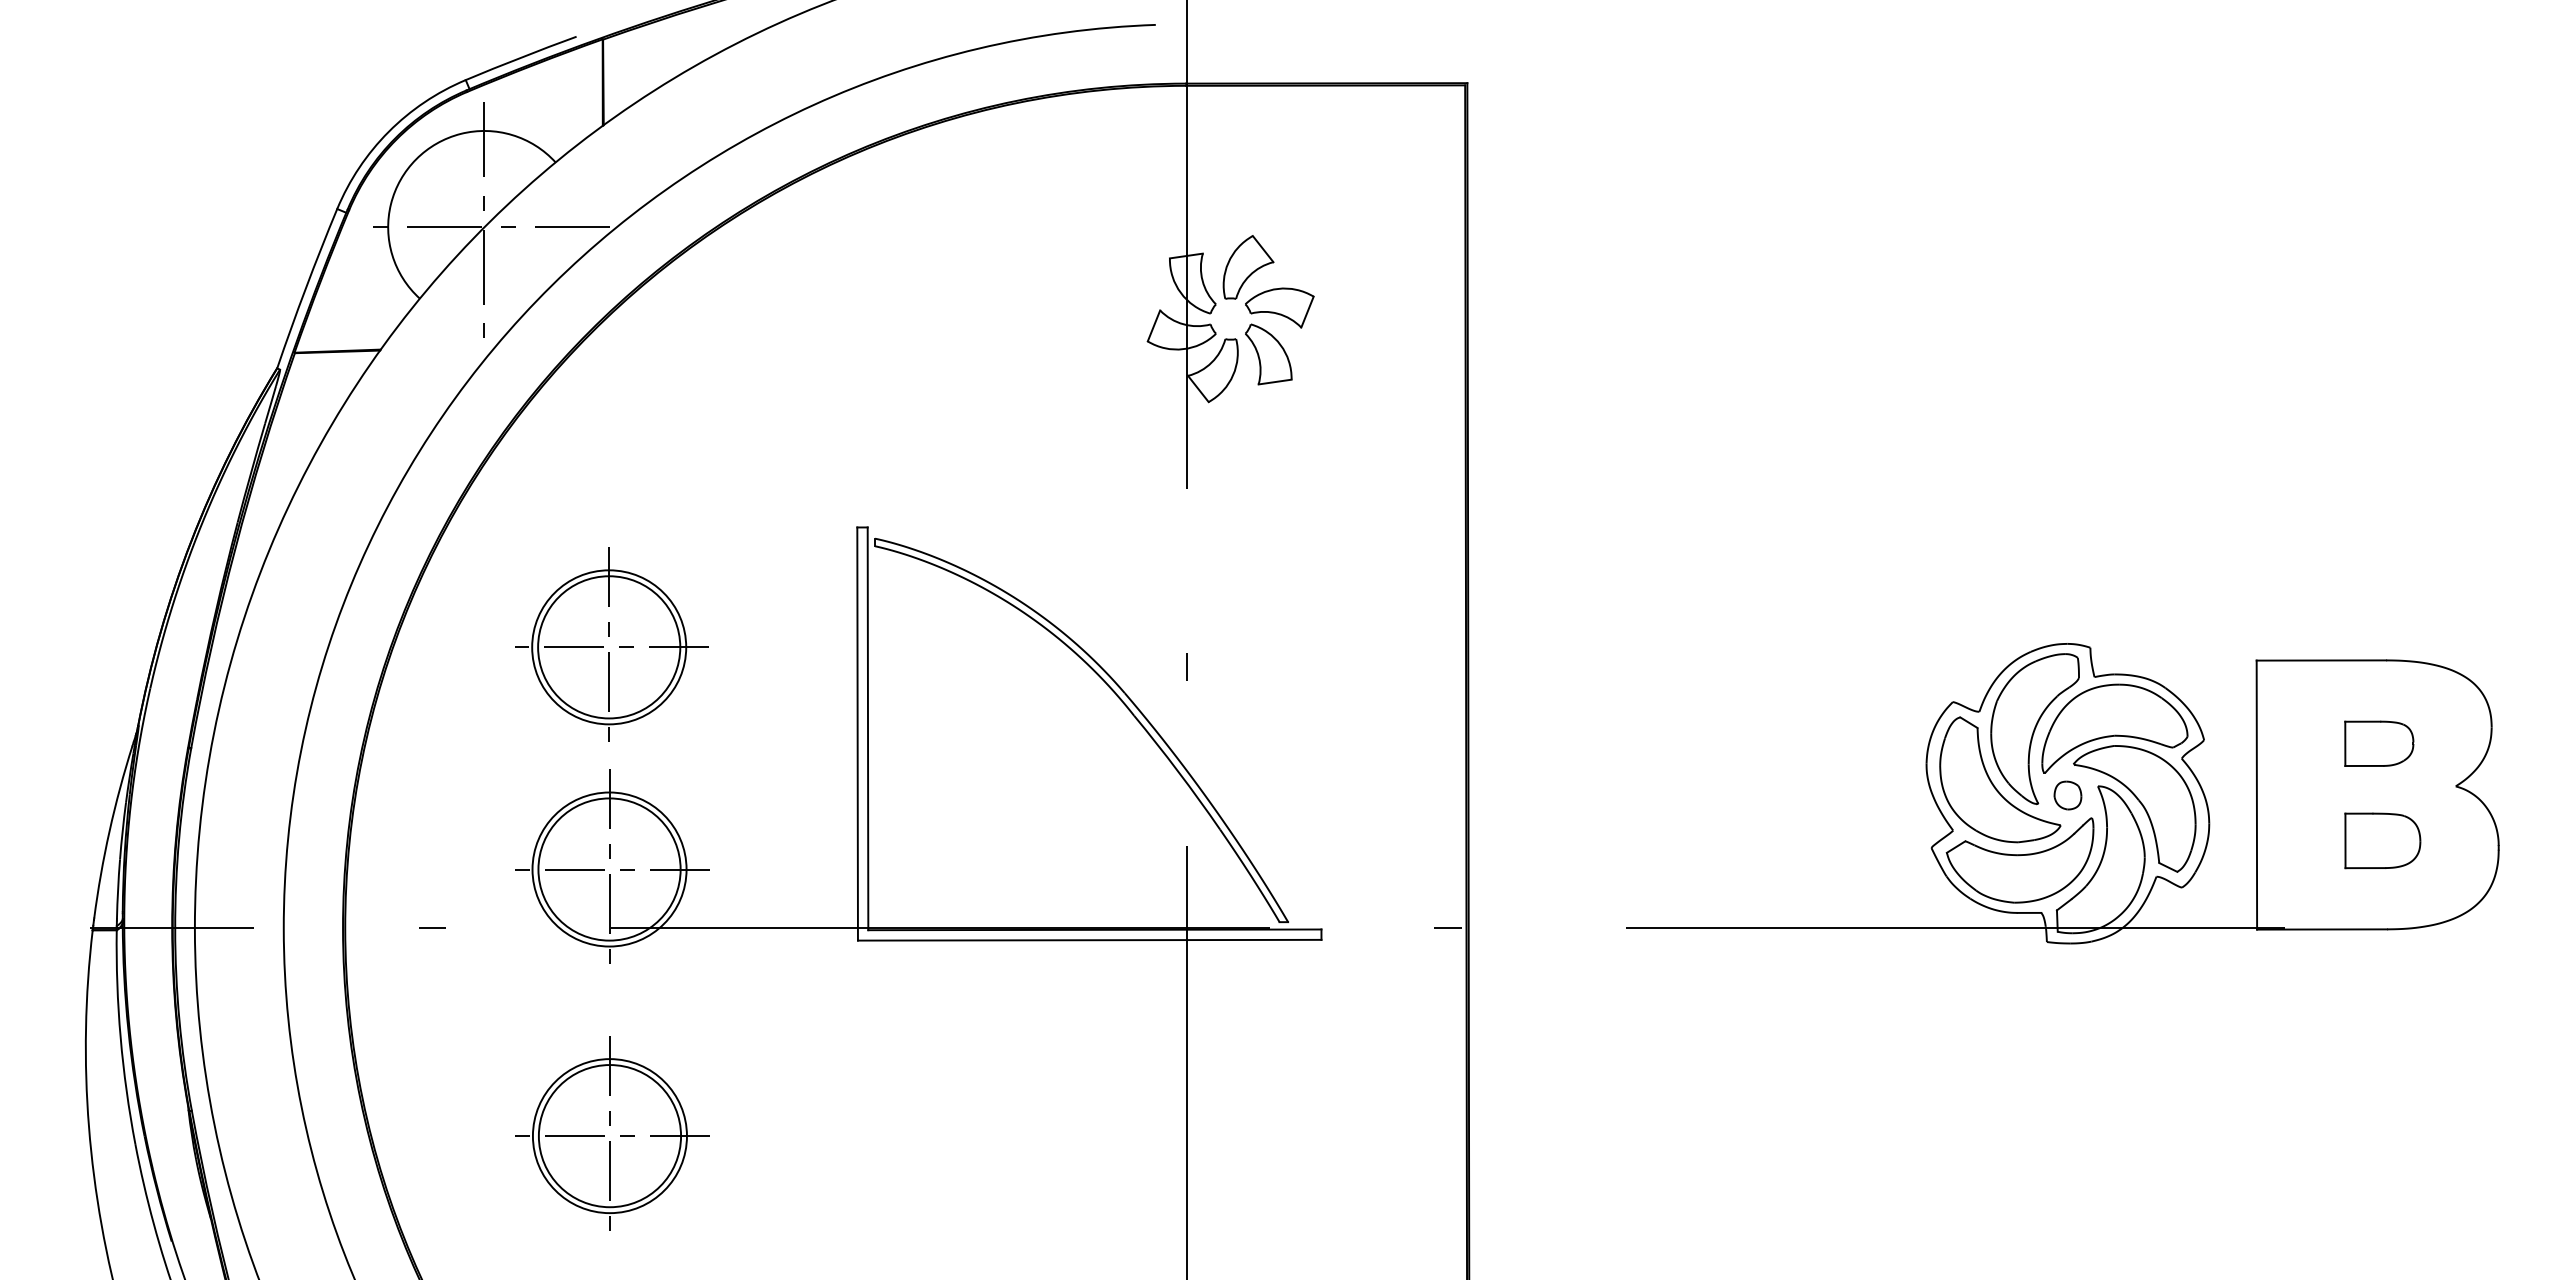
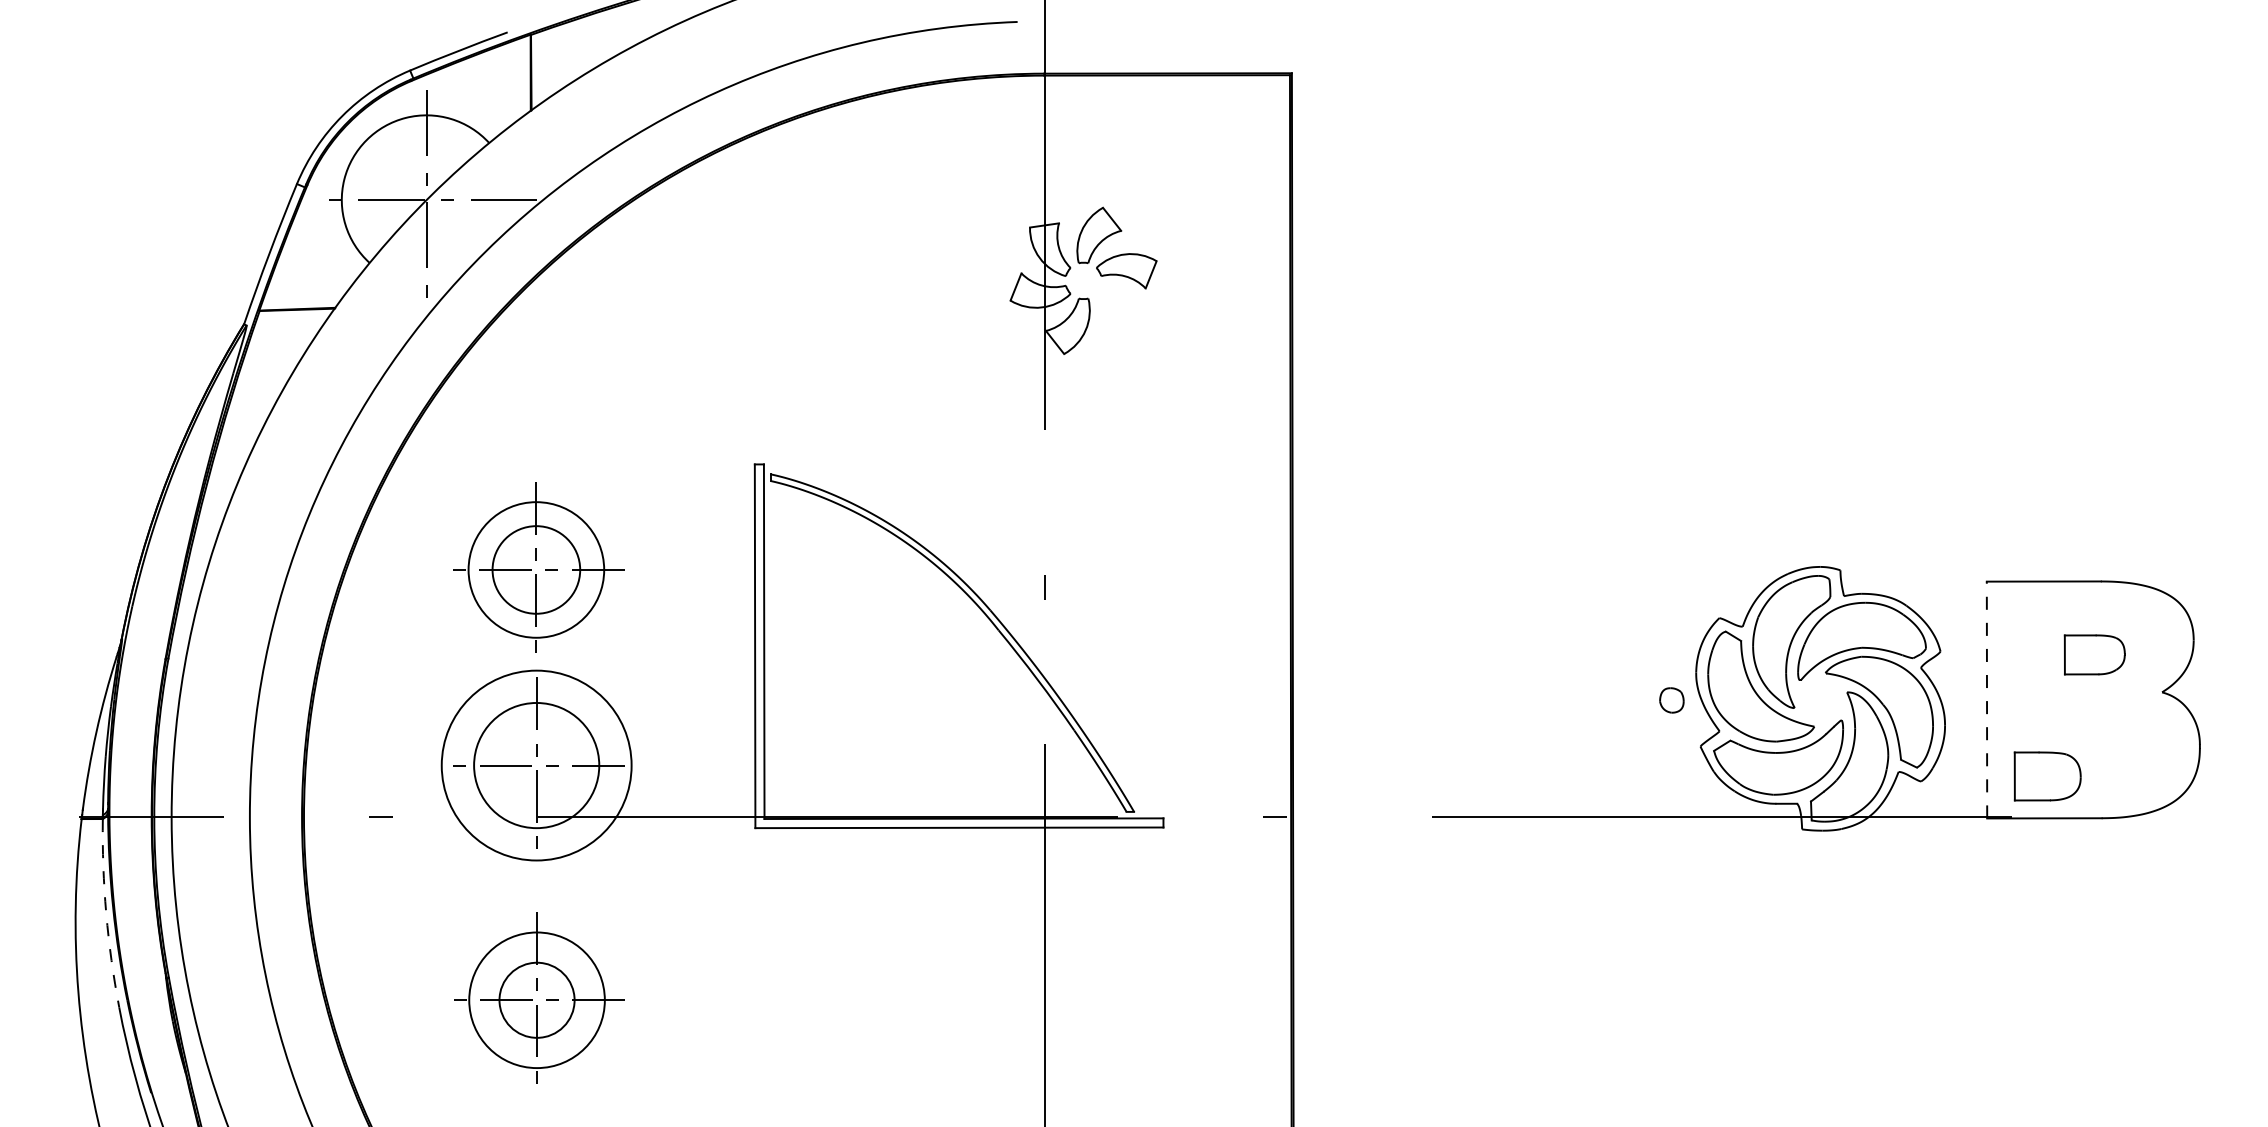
part: (1268, 354) -> (1116, 312), removed
circle: (609, 647) -> (536, 570), size x0.7
line: (2256, 794) -> (1986, 699), solid -> dashed
part: (2067, 795) -> (1671, 700), moved
part: (2382, 840) -> (2047, 776), moved
circle: (609, 869) -> (536, 765), size x1.4
arc: (120, 1037) -> (106, 913), solid -> dashed
circle: (609, 1136) -> (536, 1000), size x0.6

